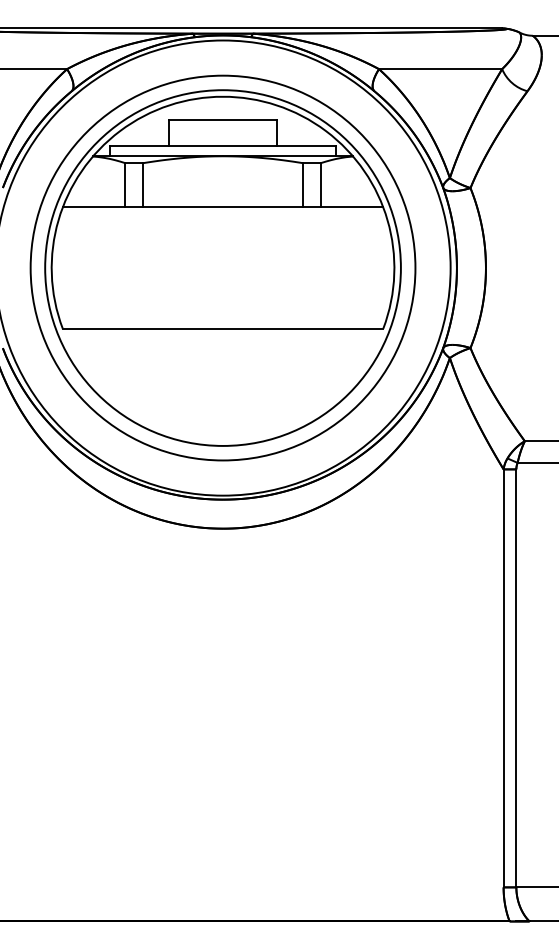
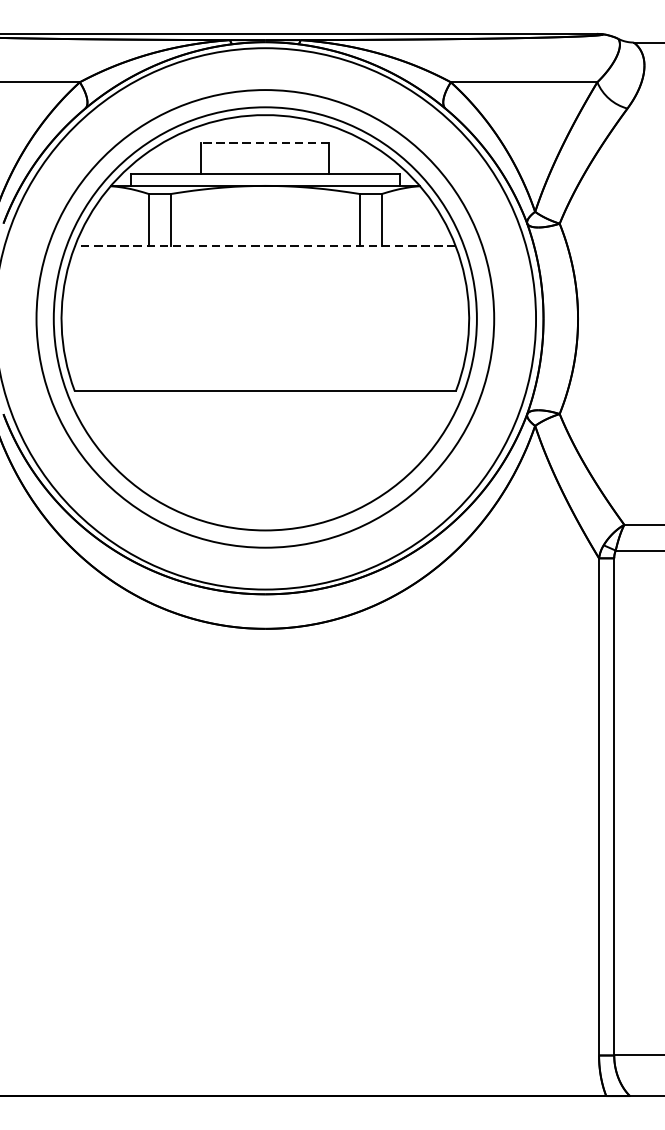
line: (223, 119) -> (265, 142), solid -> dashed
line: (222, 207) -> (264, 246), solid -> dashed

